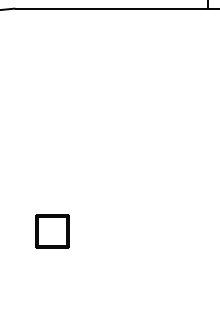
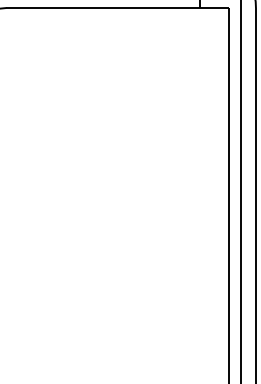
part: (52, 231) -> (43, 230), removed

